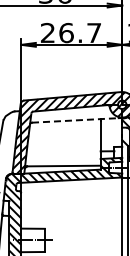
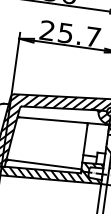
text: (66, 32) -> (65, 32), 26.7 -> 25.7
line: (75, 120) -> (62, 121), dashed -> solid

